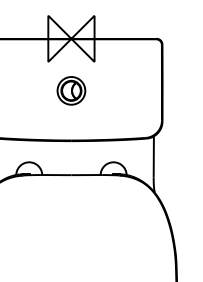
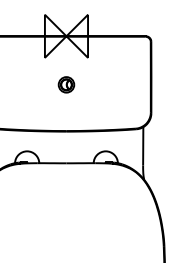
part: (71, 90) -> (66, 84), size x0.6

